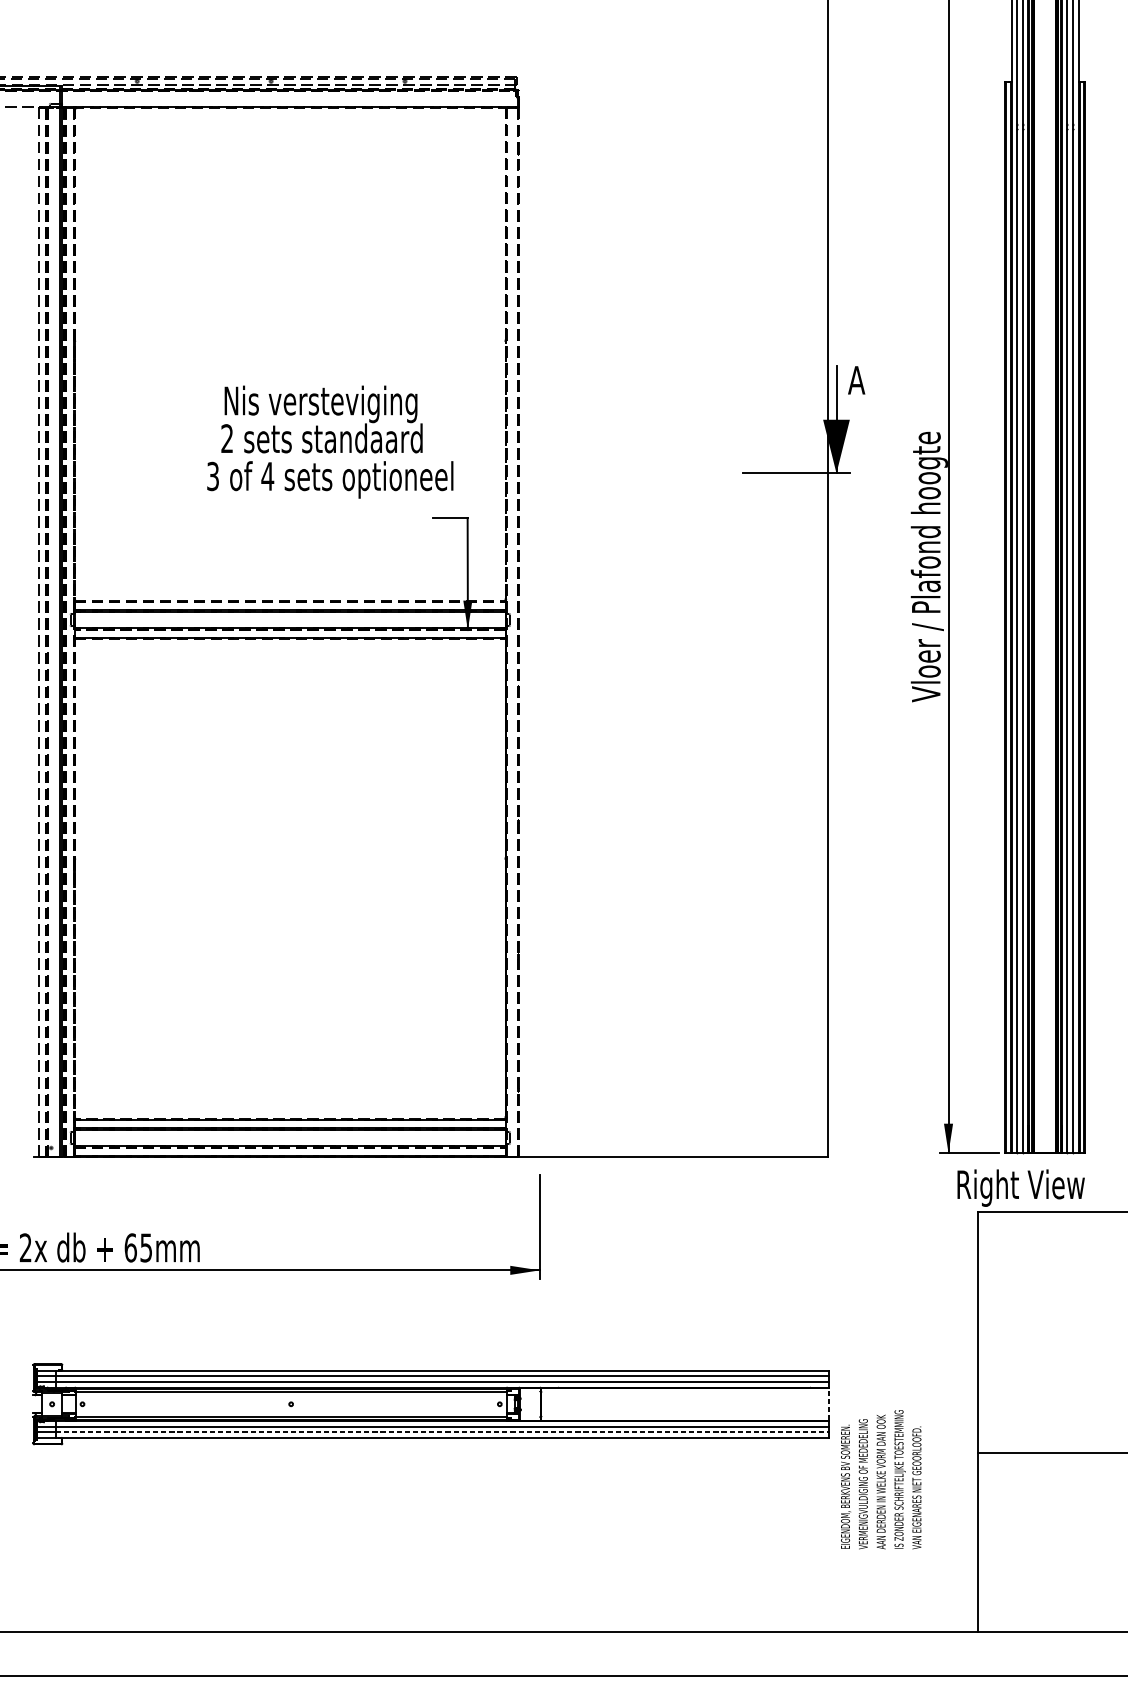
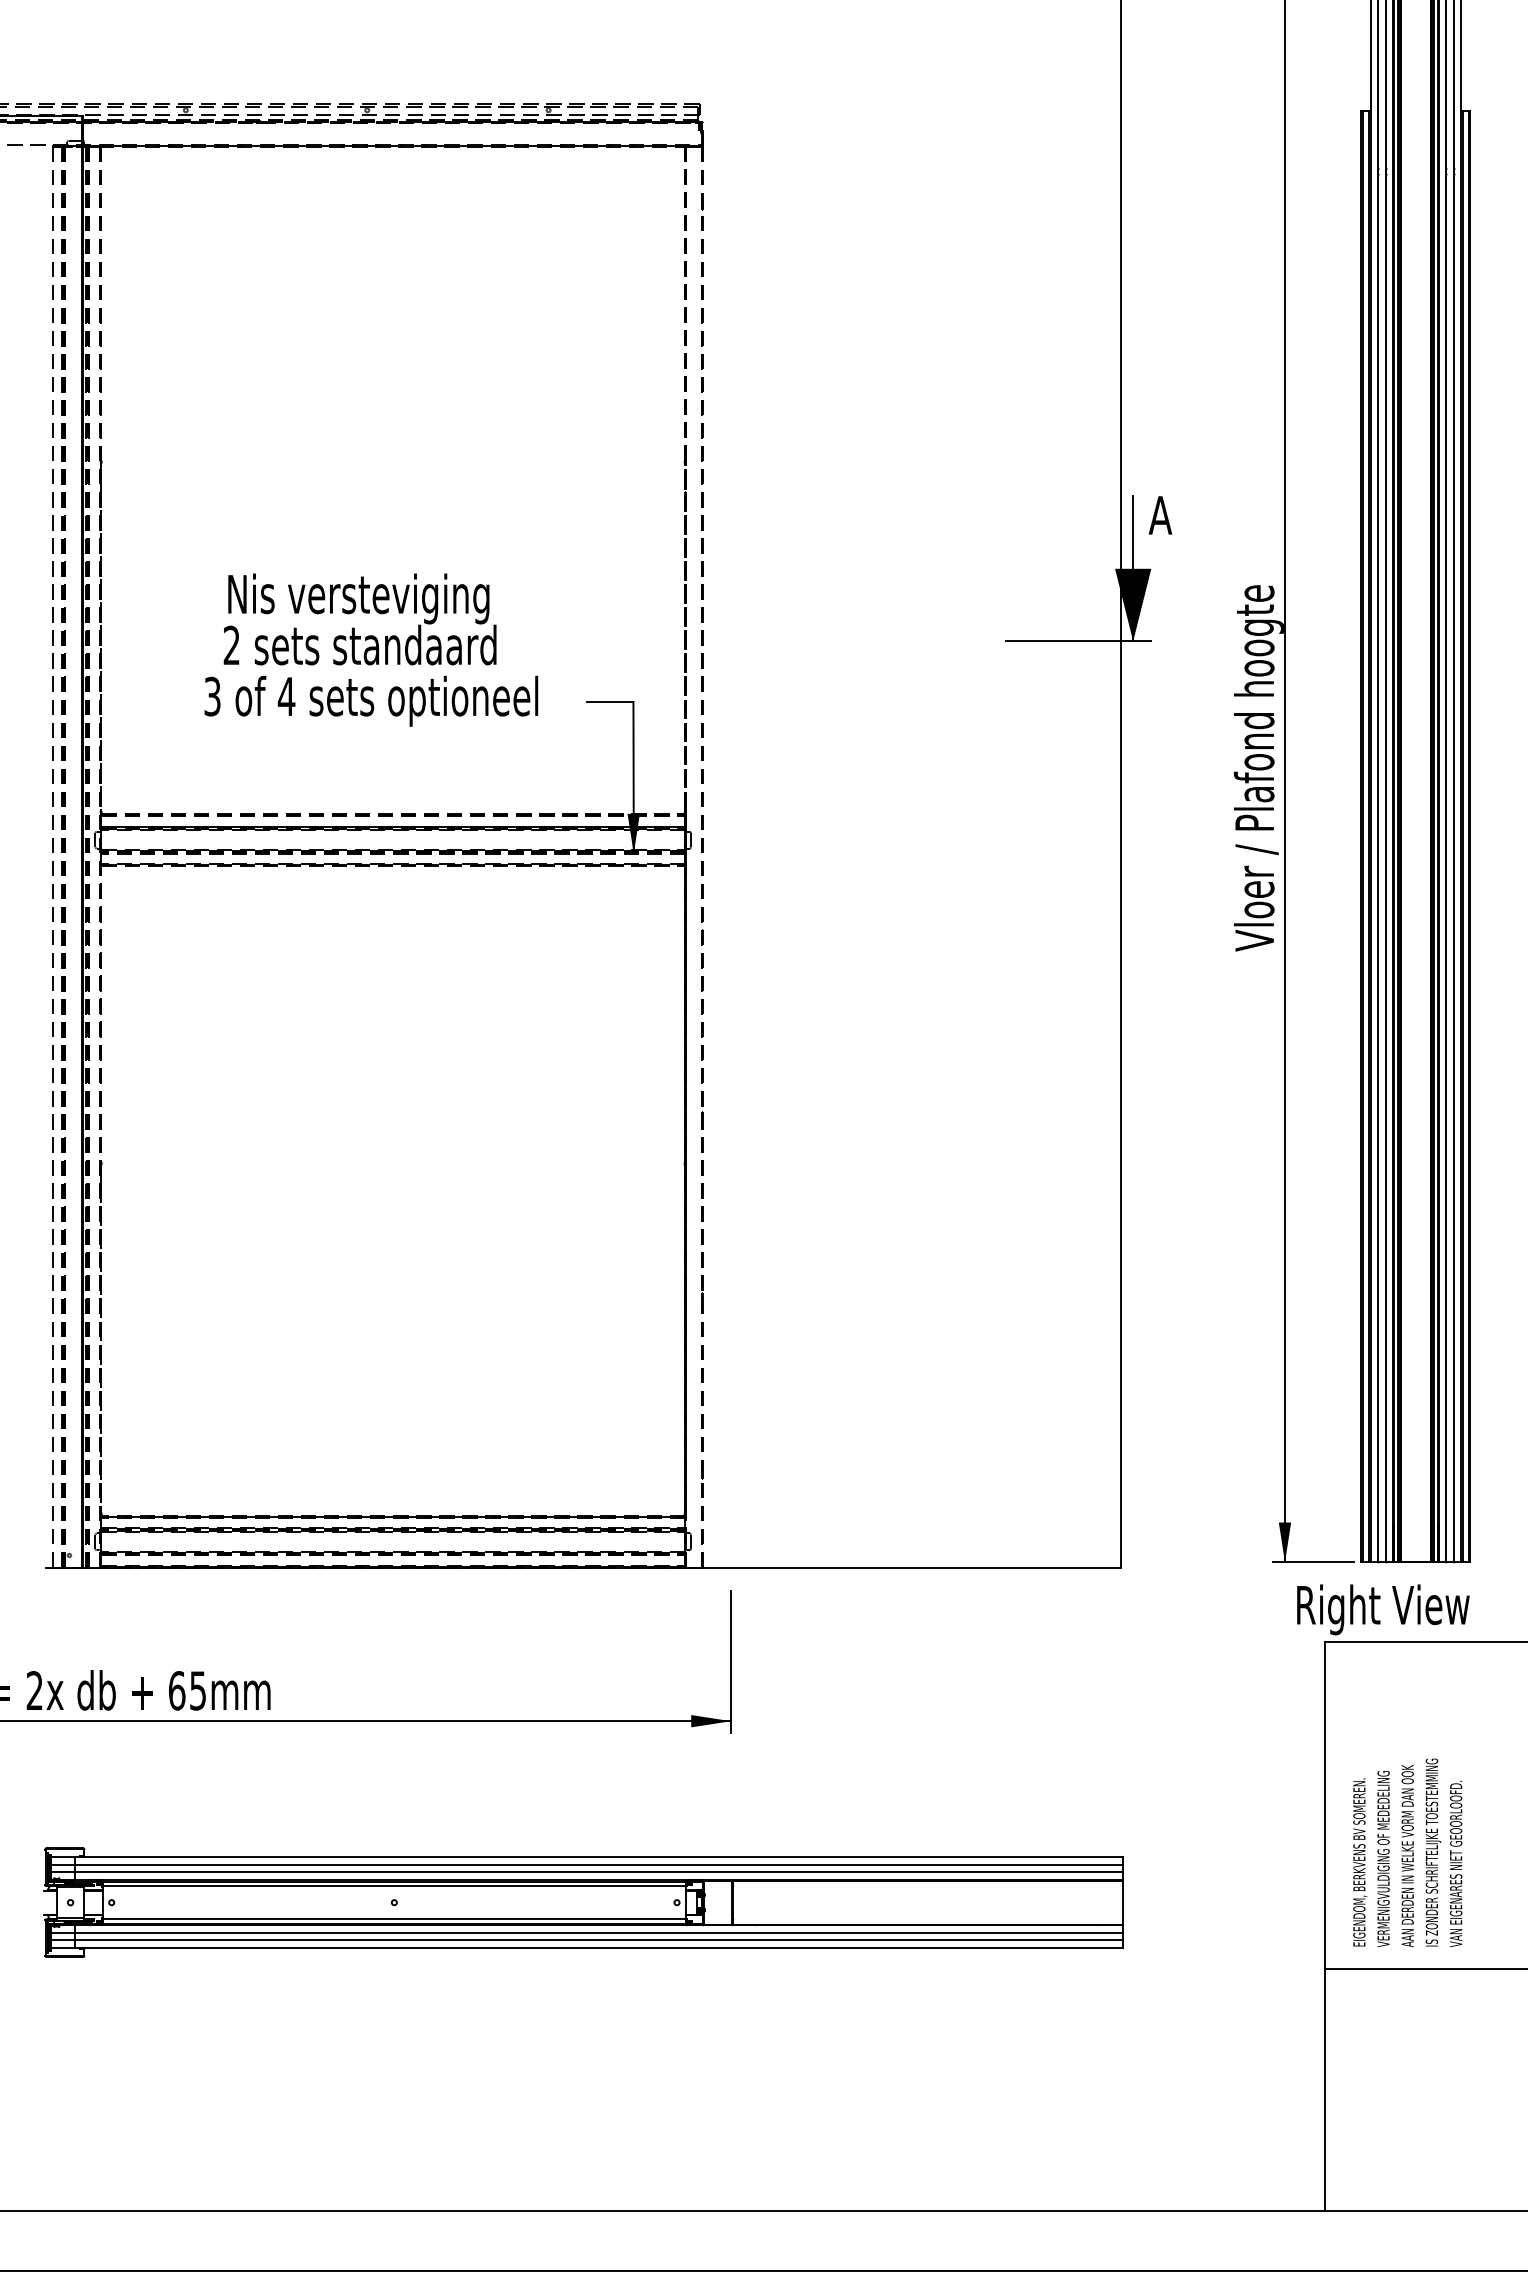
text: (330, 441) -> (371, 649), moved
line: (828, 1404) -> (1122, 1902), dashed -> solid
line: (441, 1432) -> (598, 1940), dashed -> solid
text: (881, 1479) -> (1407, 1852), moved

